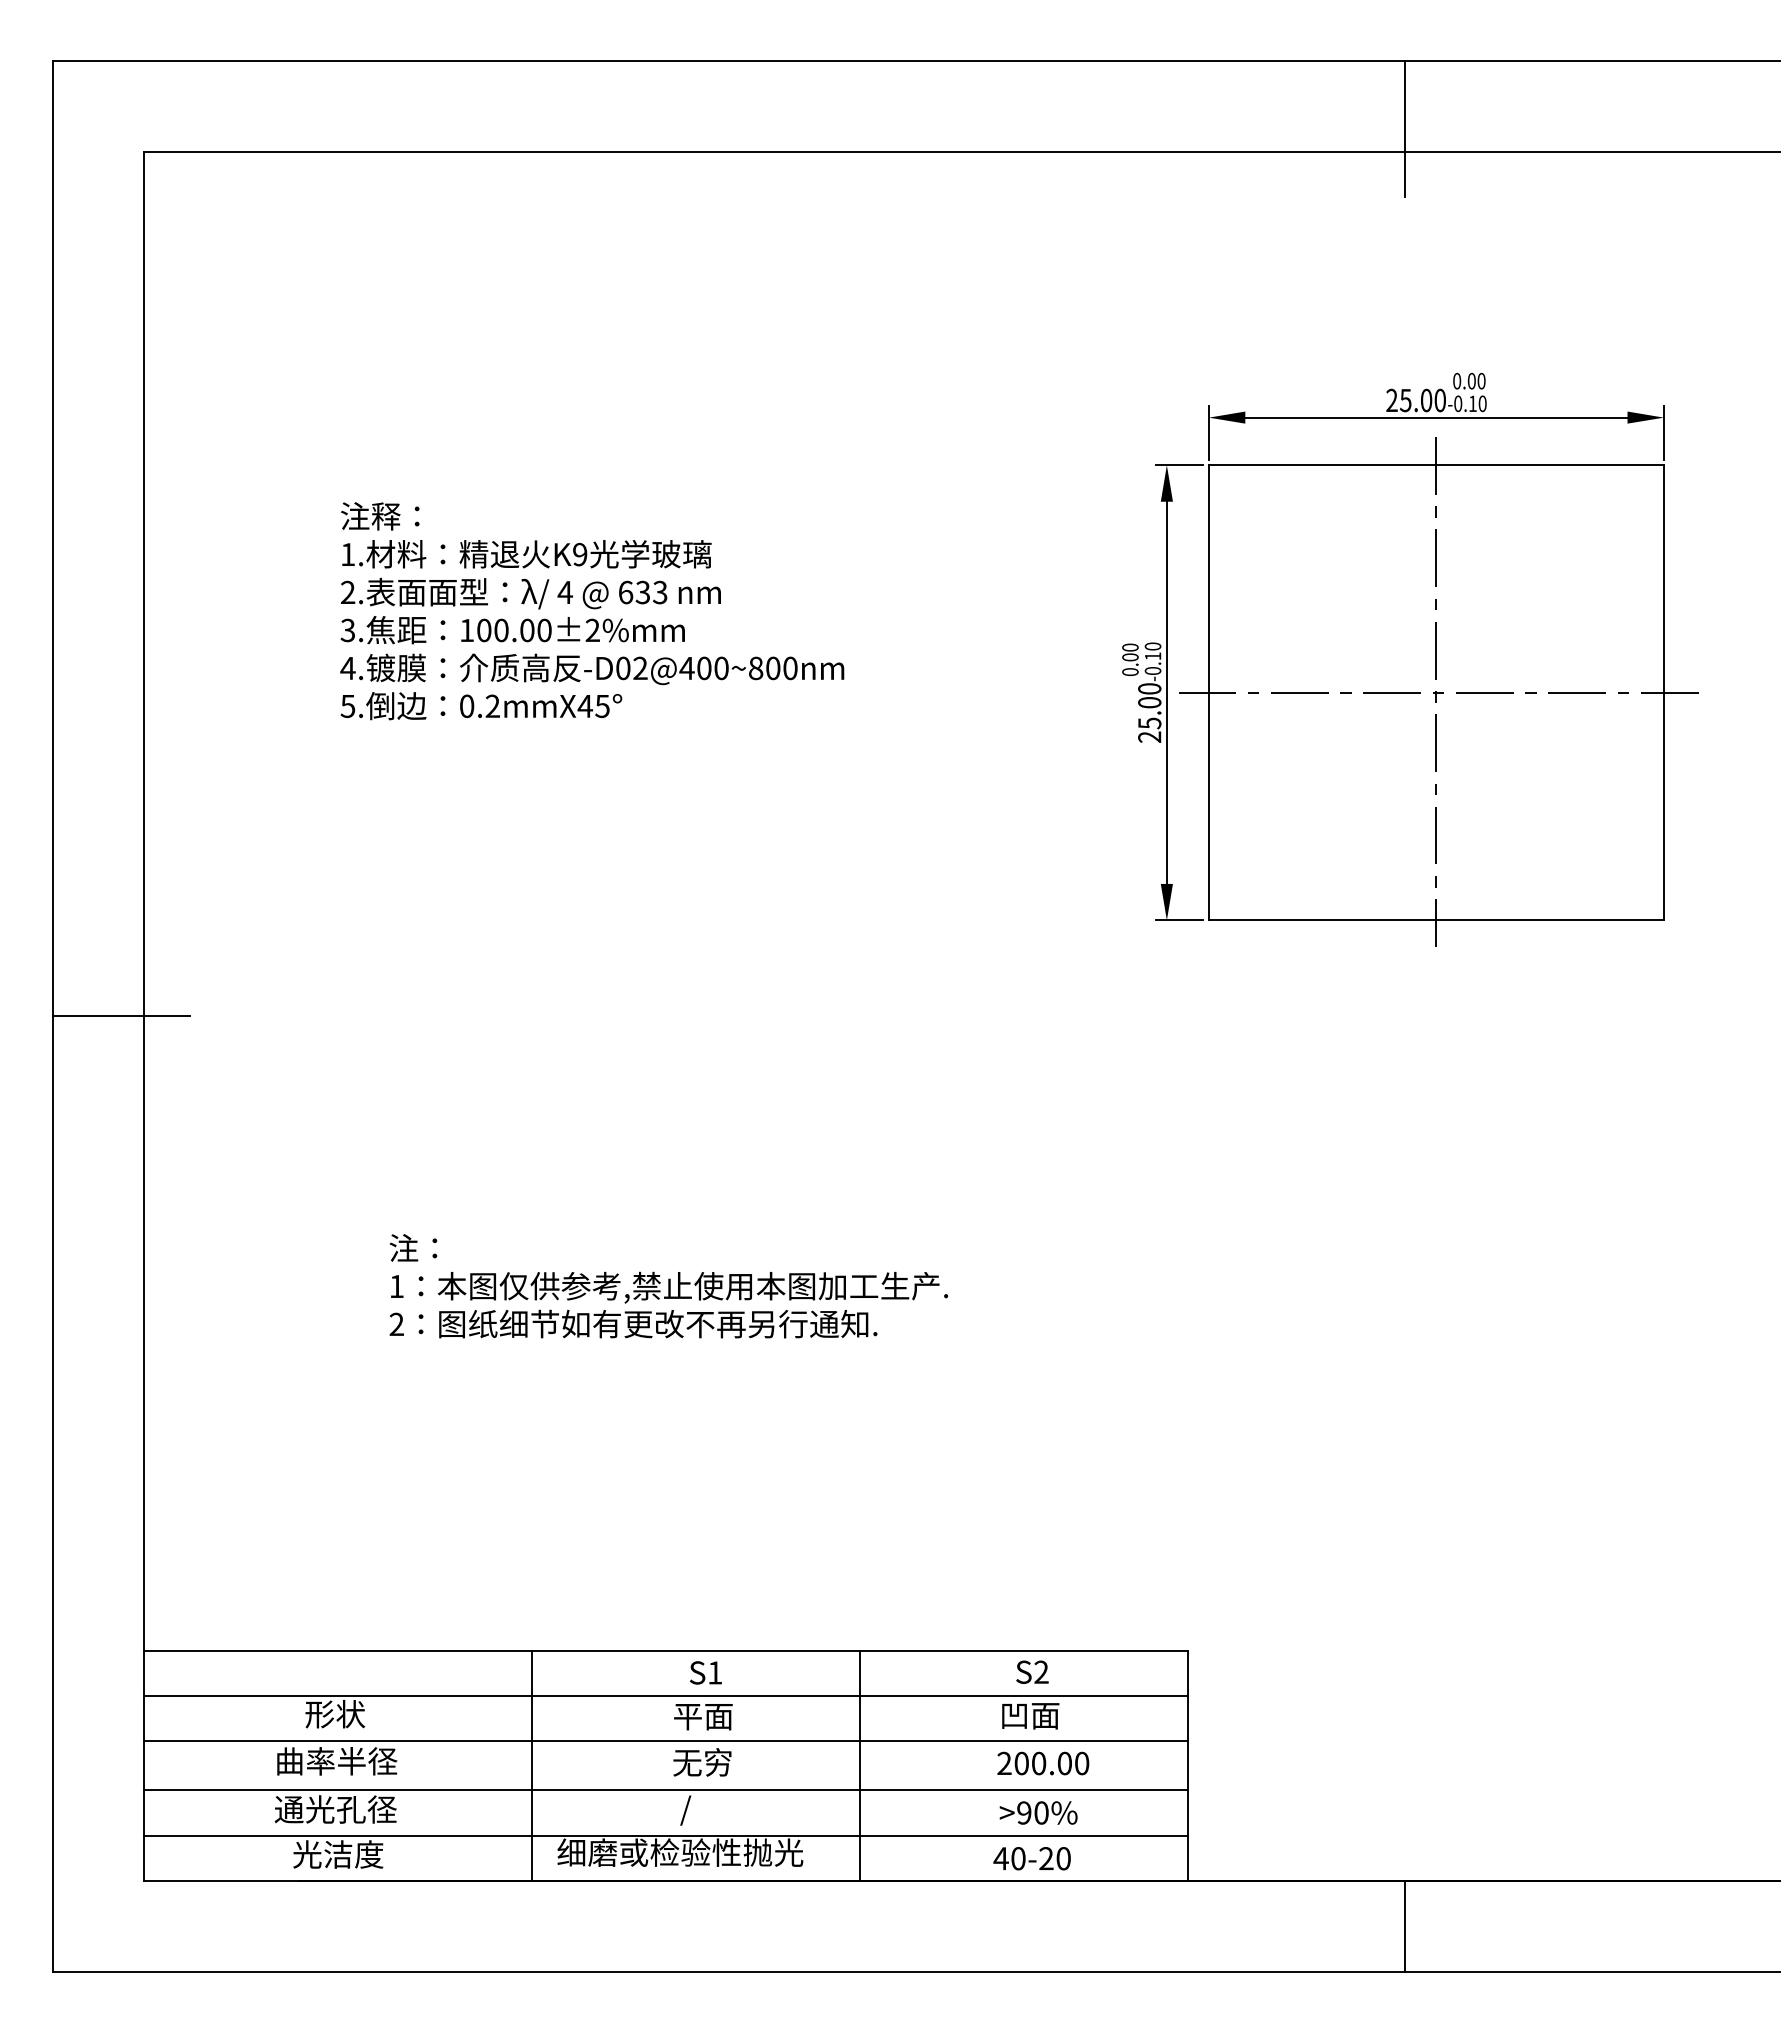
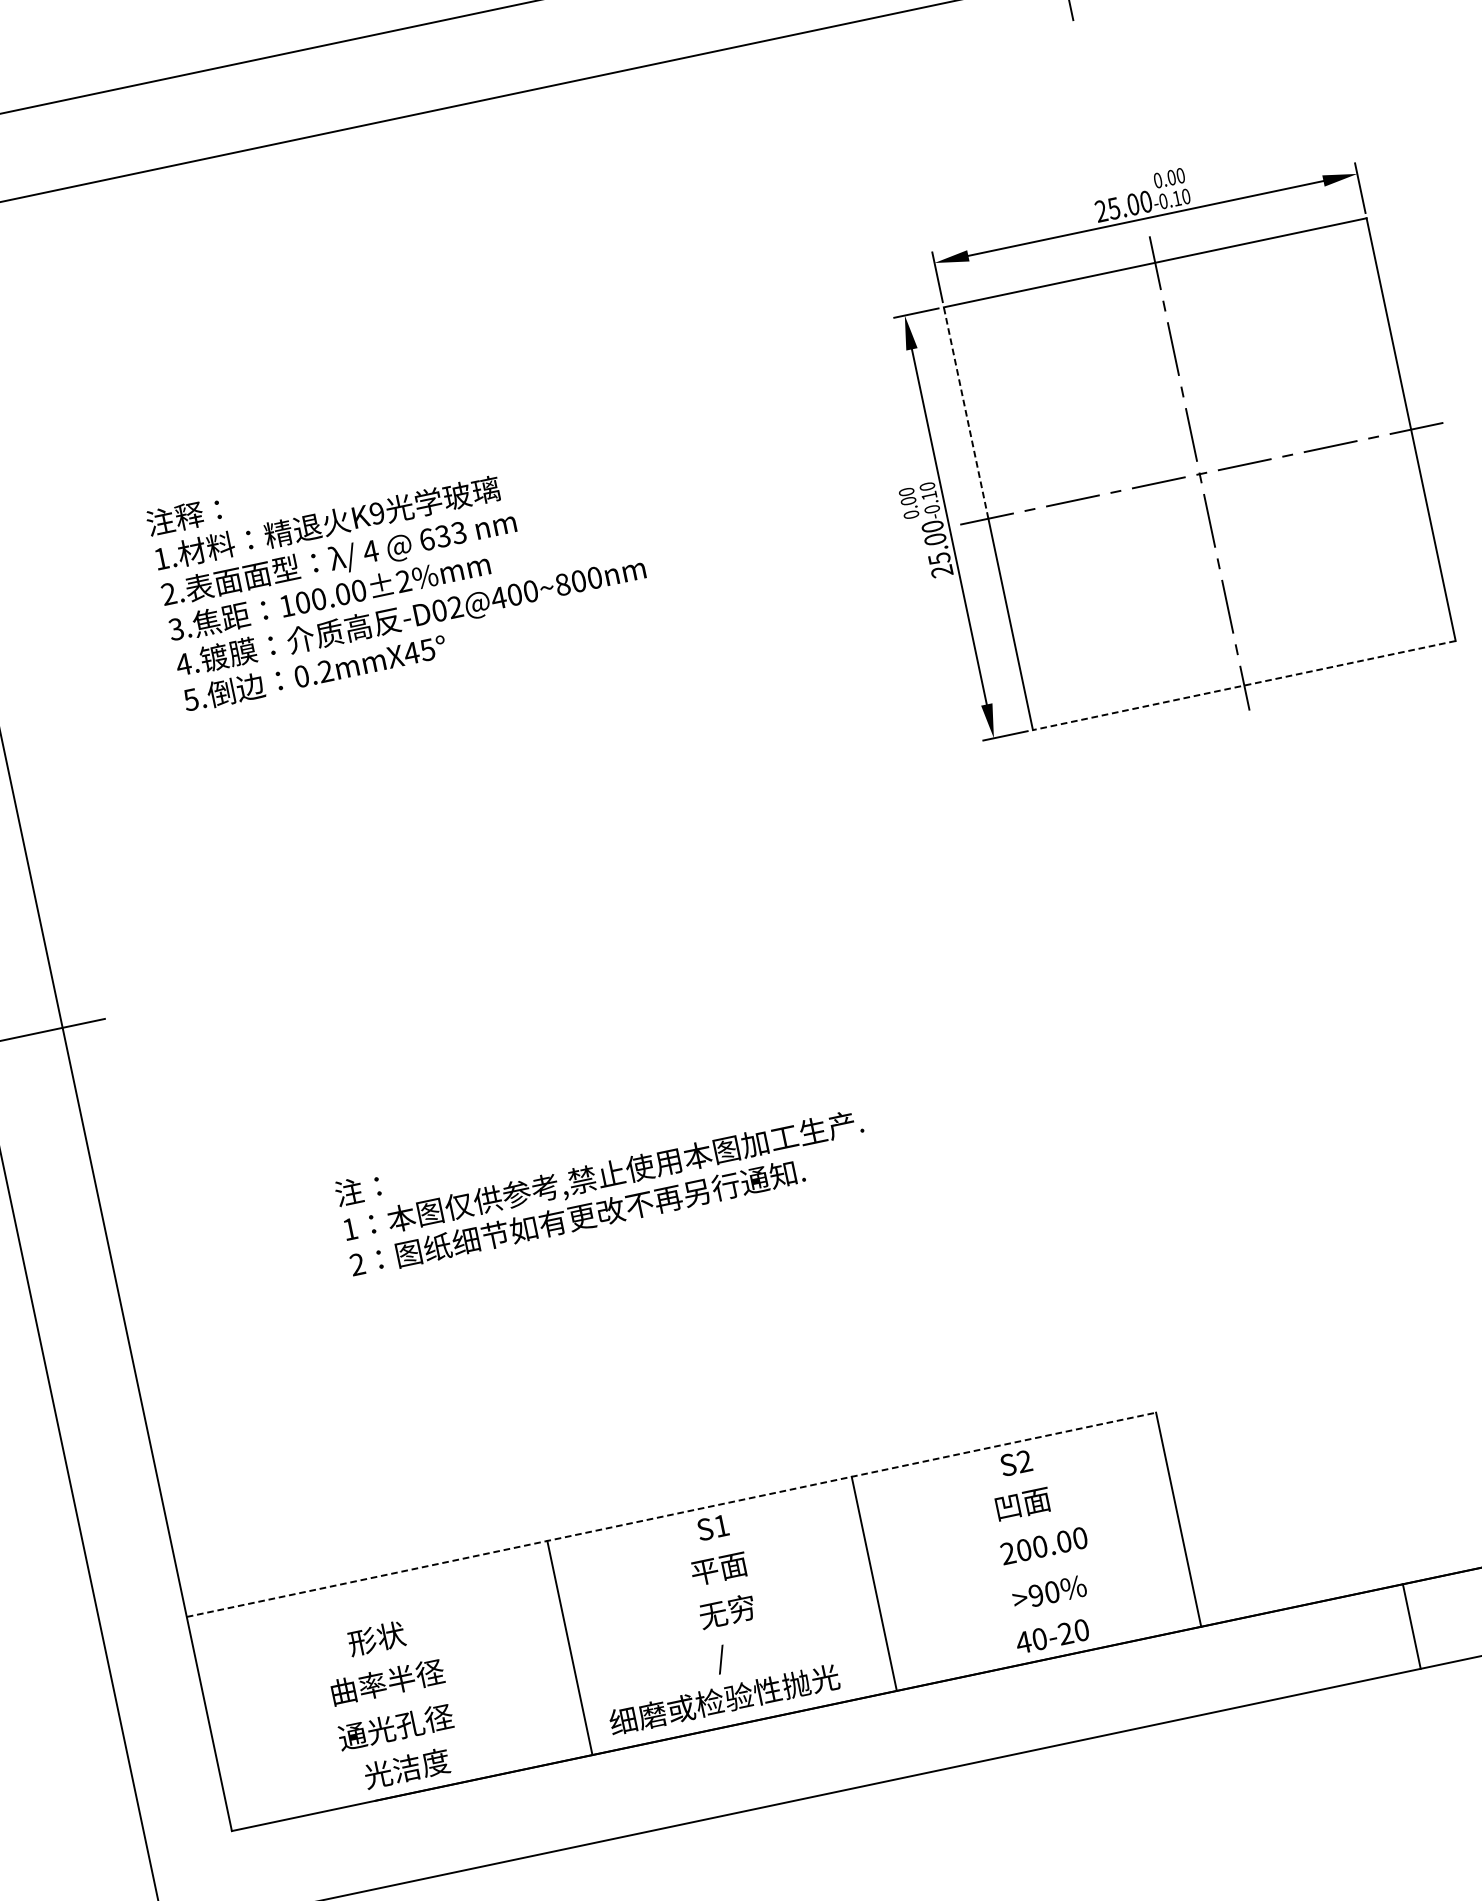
line: (1208, 579) -> (965, 413), solid -> dashed
line: (1436, 920) -> (1244, 685), solid -> dashed
line: (665, 1650) -> (671, 1514), solid -> dashed
line: (665, 1696) -> (680, 1557), removed
line: (665, 1740) -> (688, 1598), removed
line: (665, 1790) -> (698, 1644), removed
line: (665, 1835) -> (707, 1686), removed

